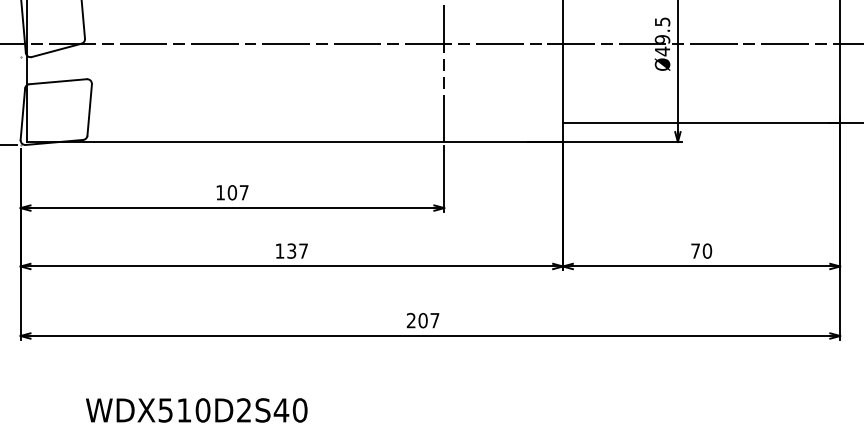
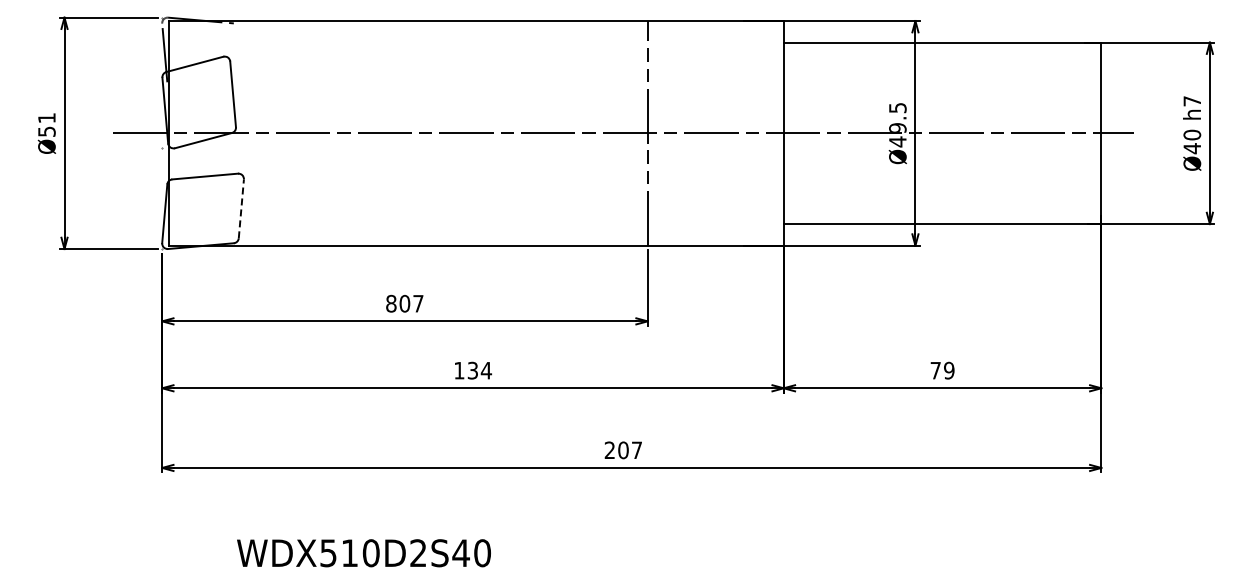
line: (89, 109) -> (241, 208), solid -> dashed
text: (220, 192) -> (391, 303), 107 -> 807
text: (303, 250) -> (486, 370), 137 -> 134
text: (707, 250) -> (949, 370), 70 -> 79

